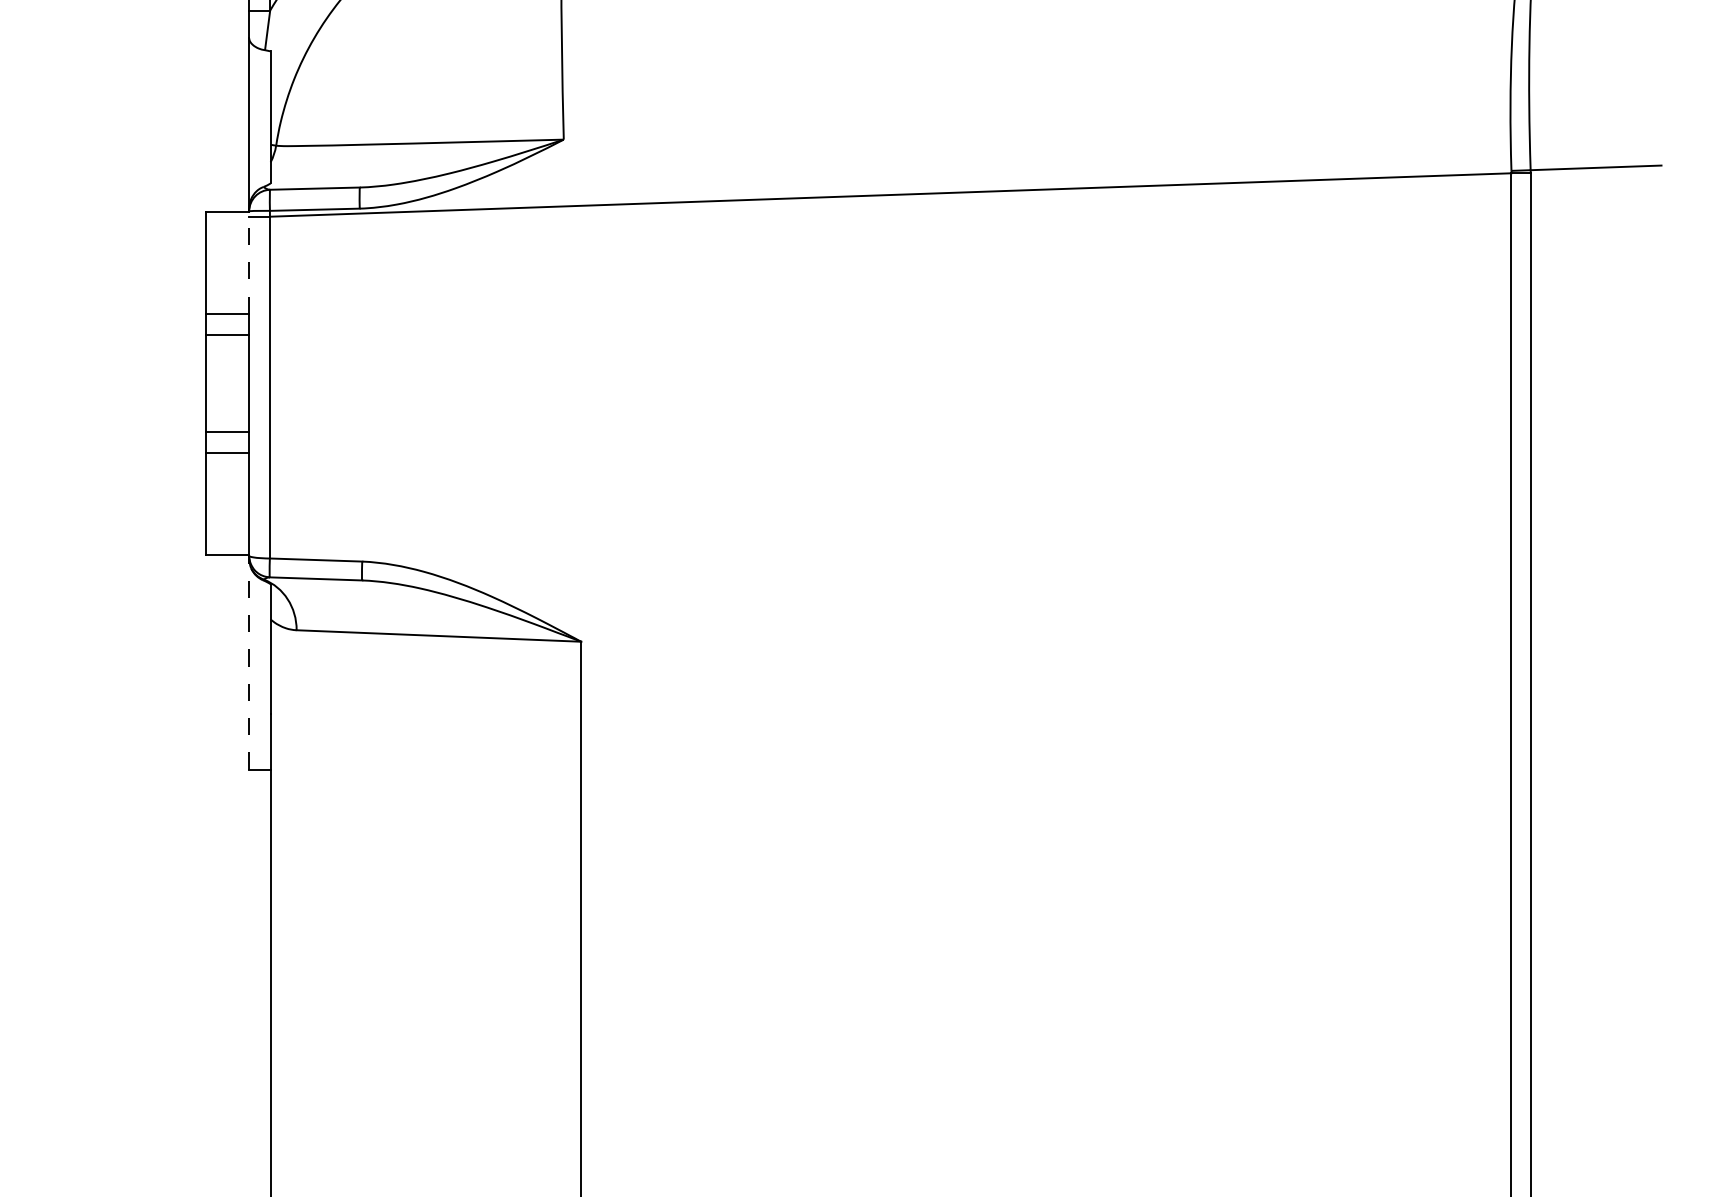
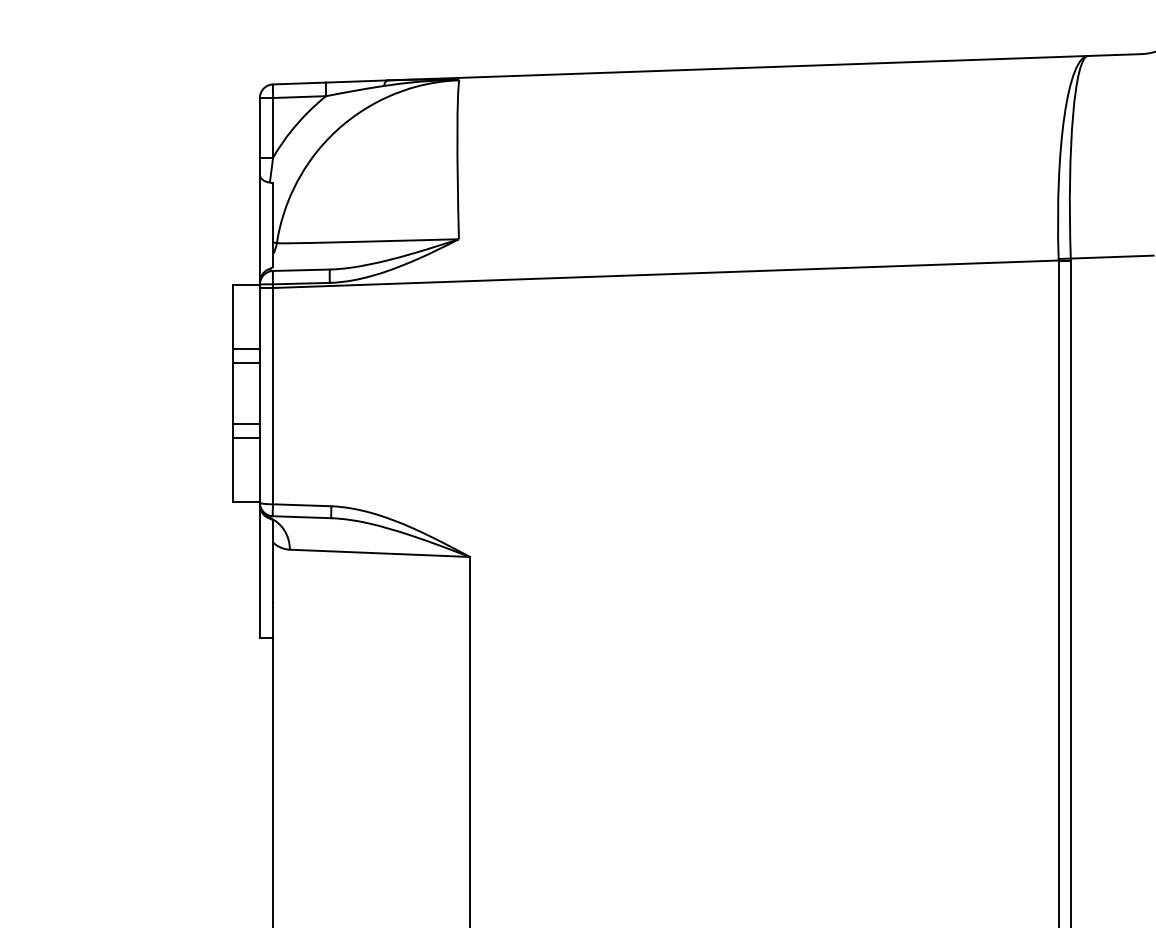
line: (248, 261) -> (259, 316), dashed -> solid
line: (248, 664) -> (259, 571), dashed -> solid

